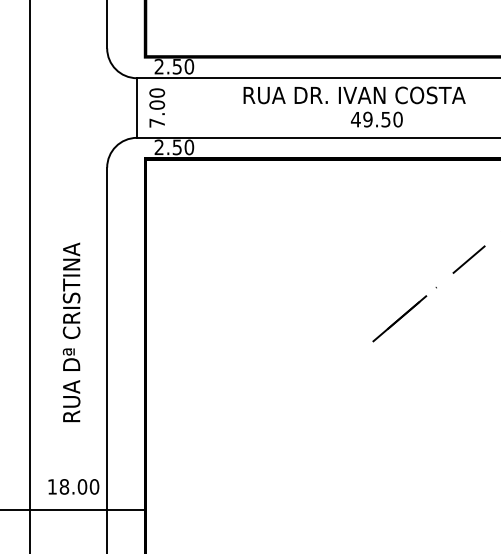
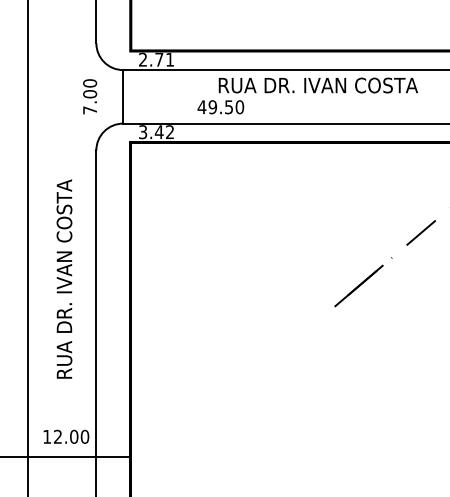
text: (183, 66) -> (164, 59), 2.50 -> 2.71
text: (157, 107) -> (90, 96), moved
text: (376, 119) -> (220, 107), moved
text: (174, 147) -> (156, 132), 2.50 -> 3.42
text: (71, 277) -> (64, 248), RUA Dª CRISTINA -> RUA DR. IVAN COSTA
text: (64, 486) -> (58, 436), 18.00 -> 12.00

